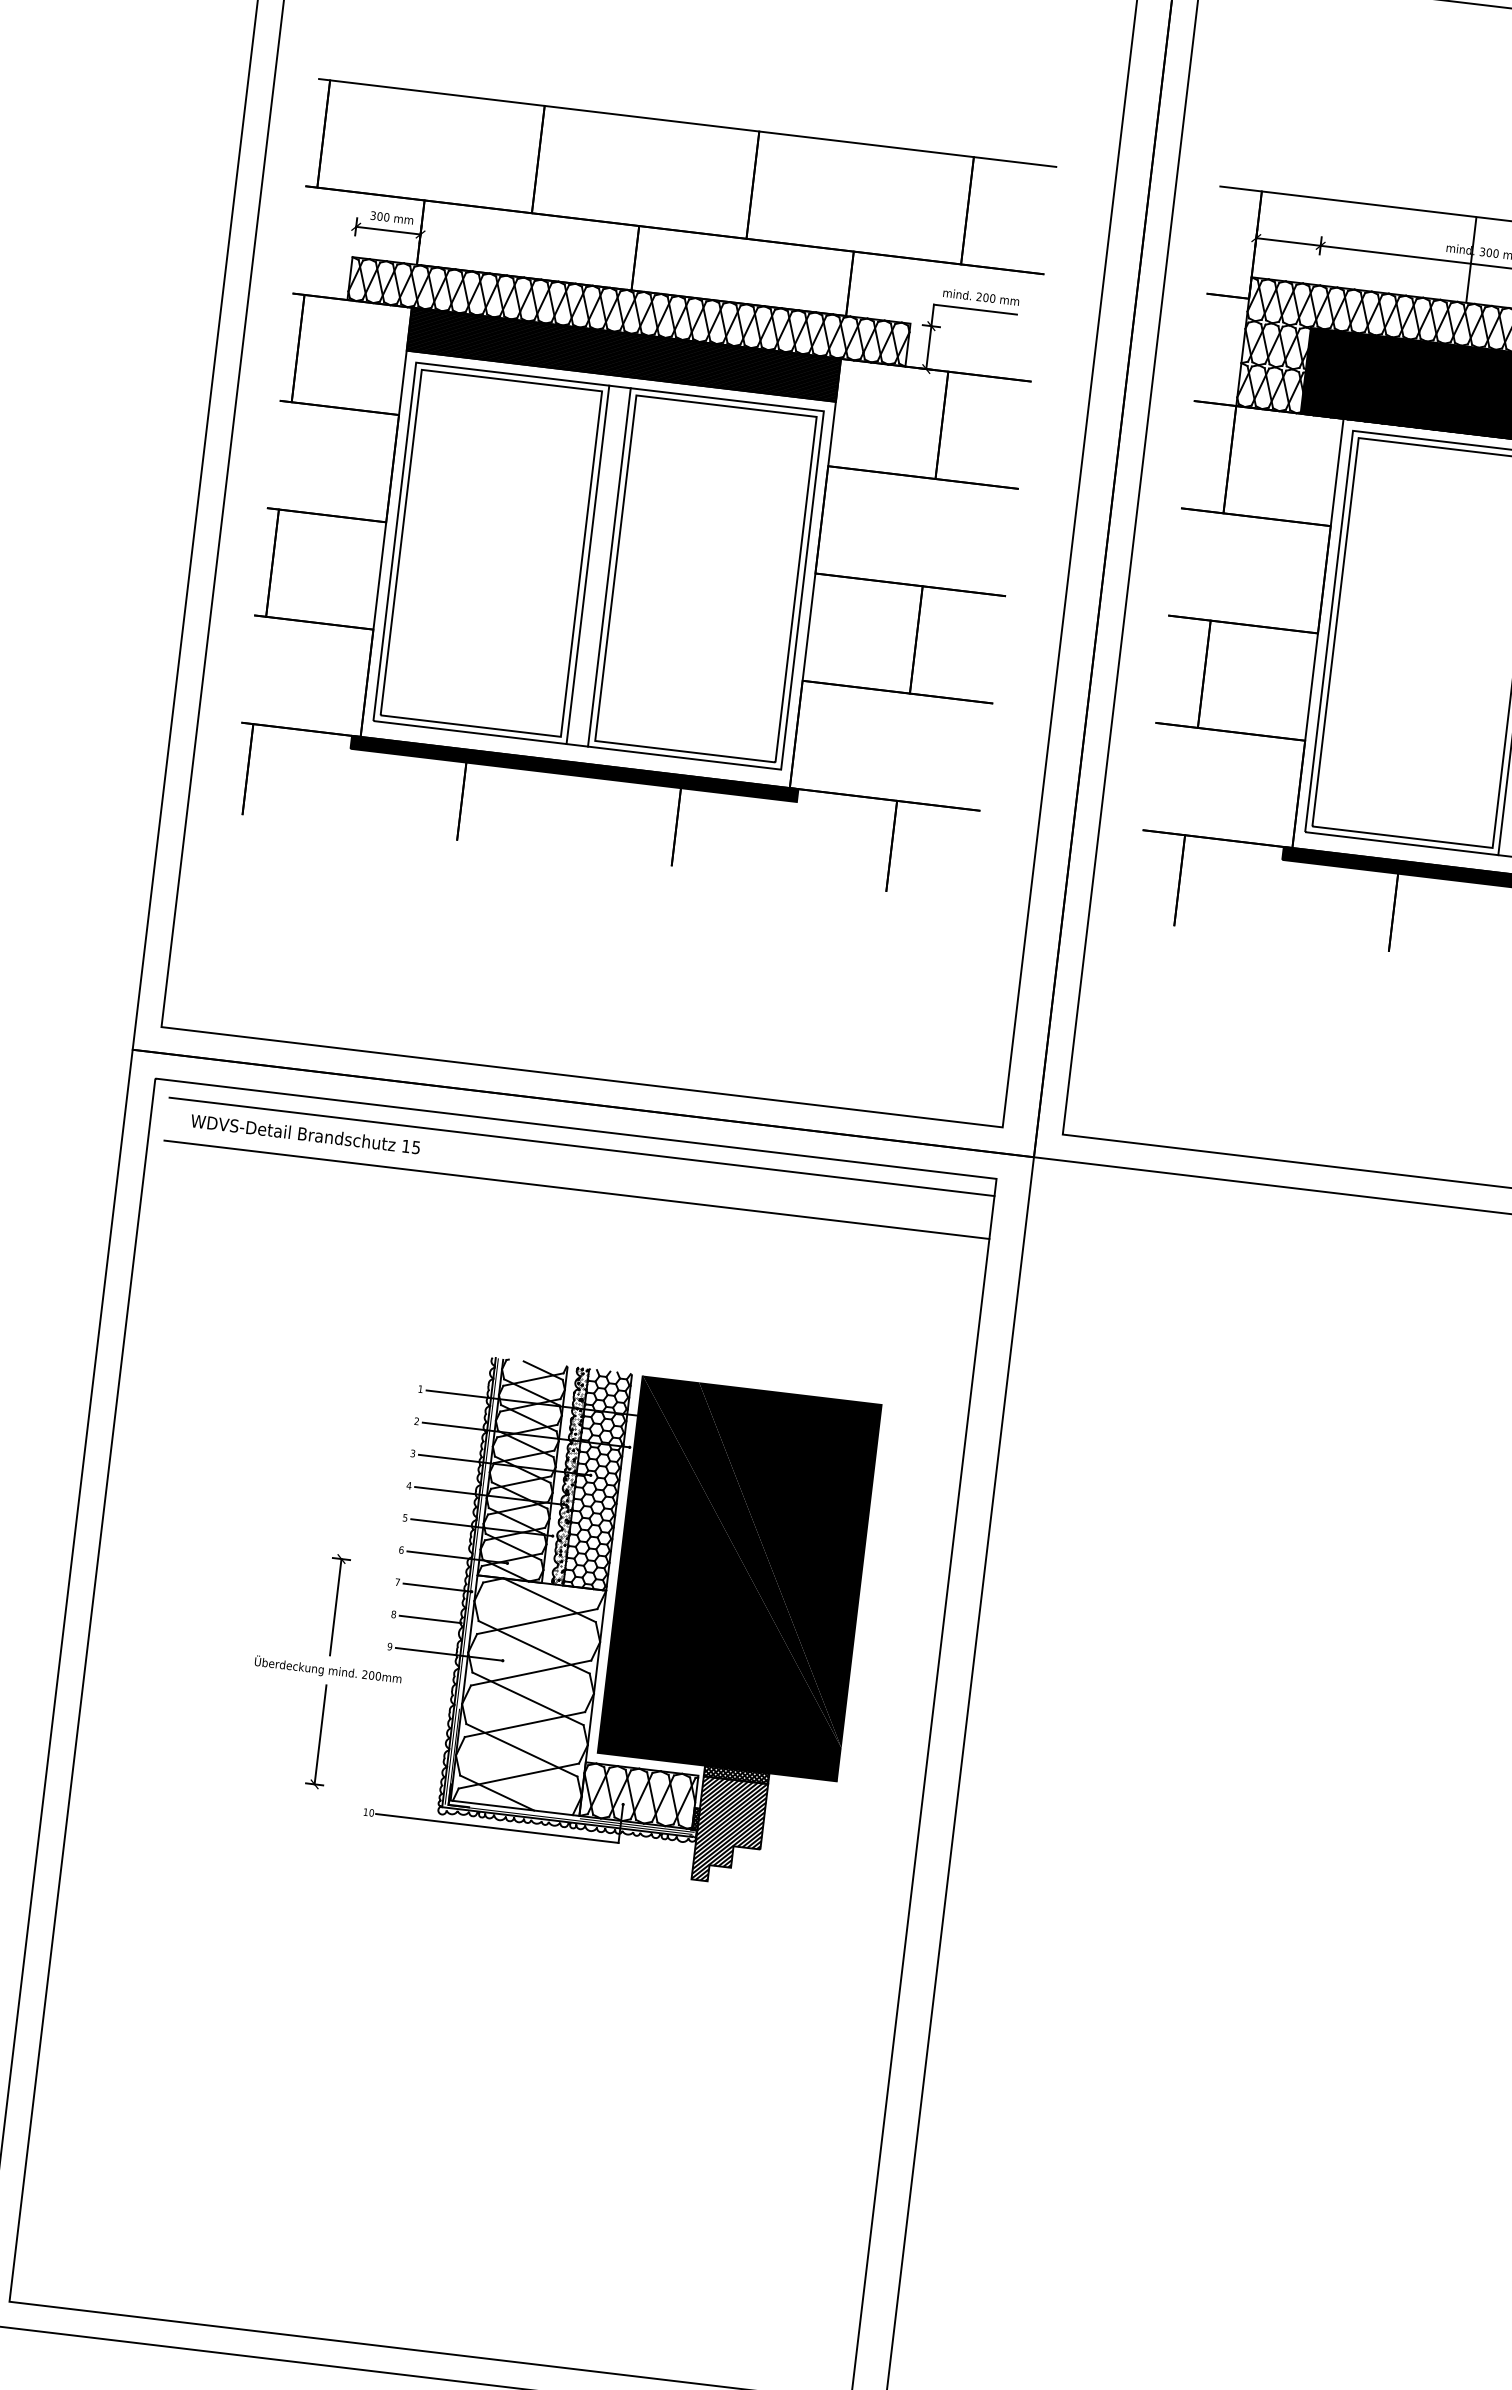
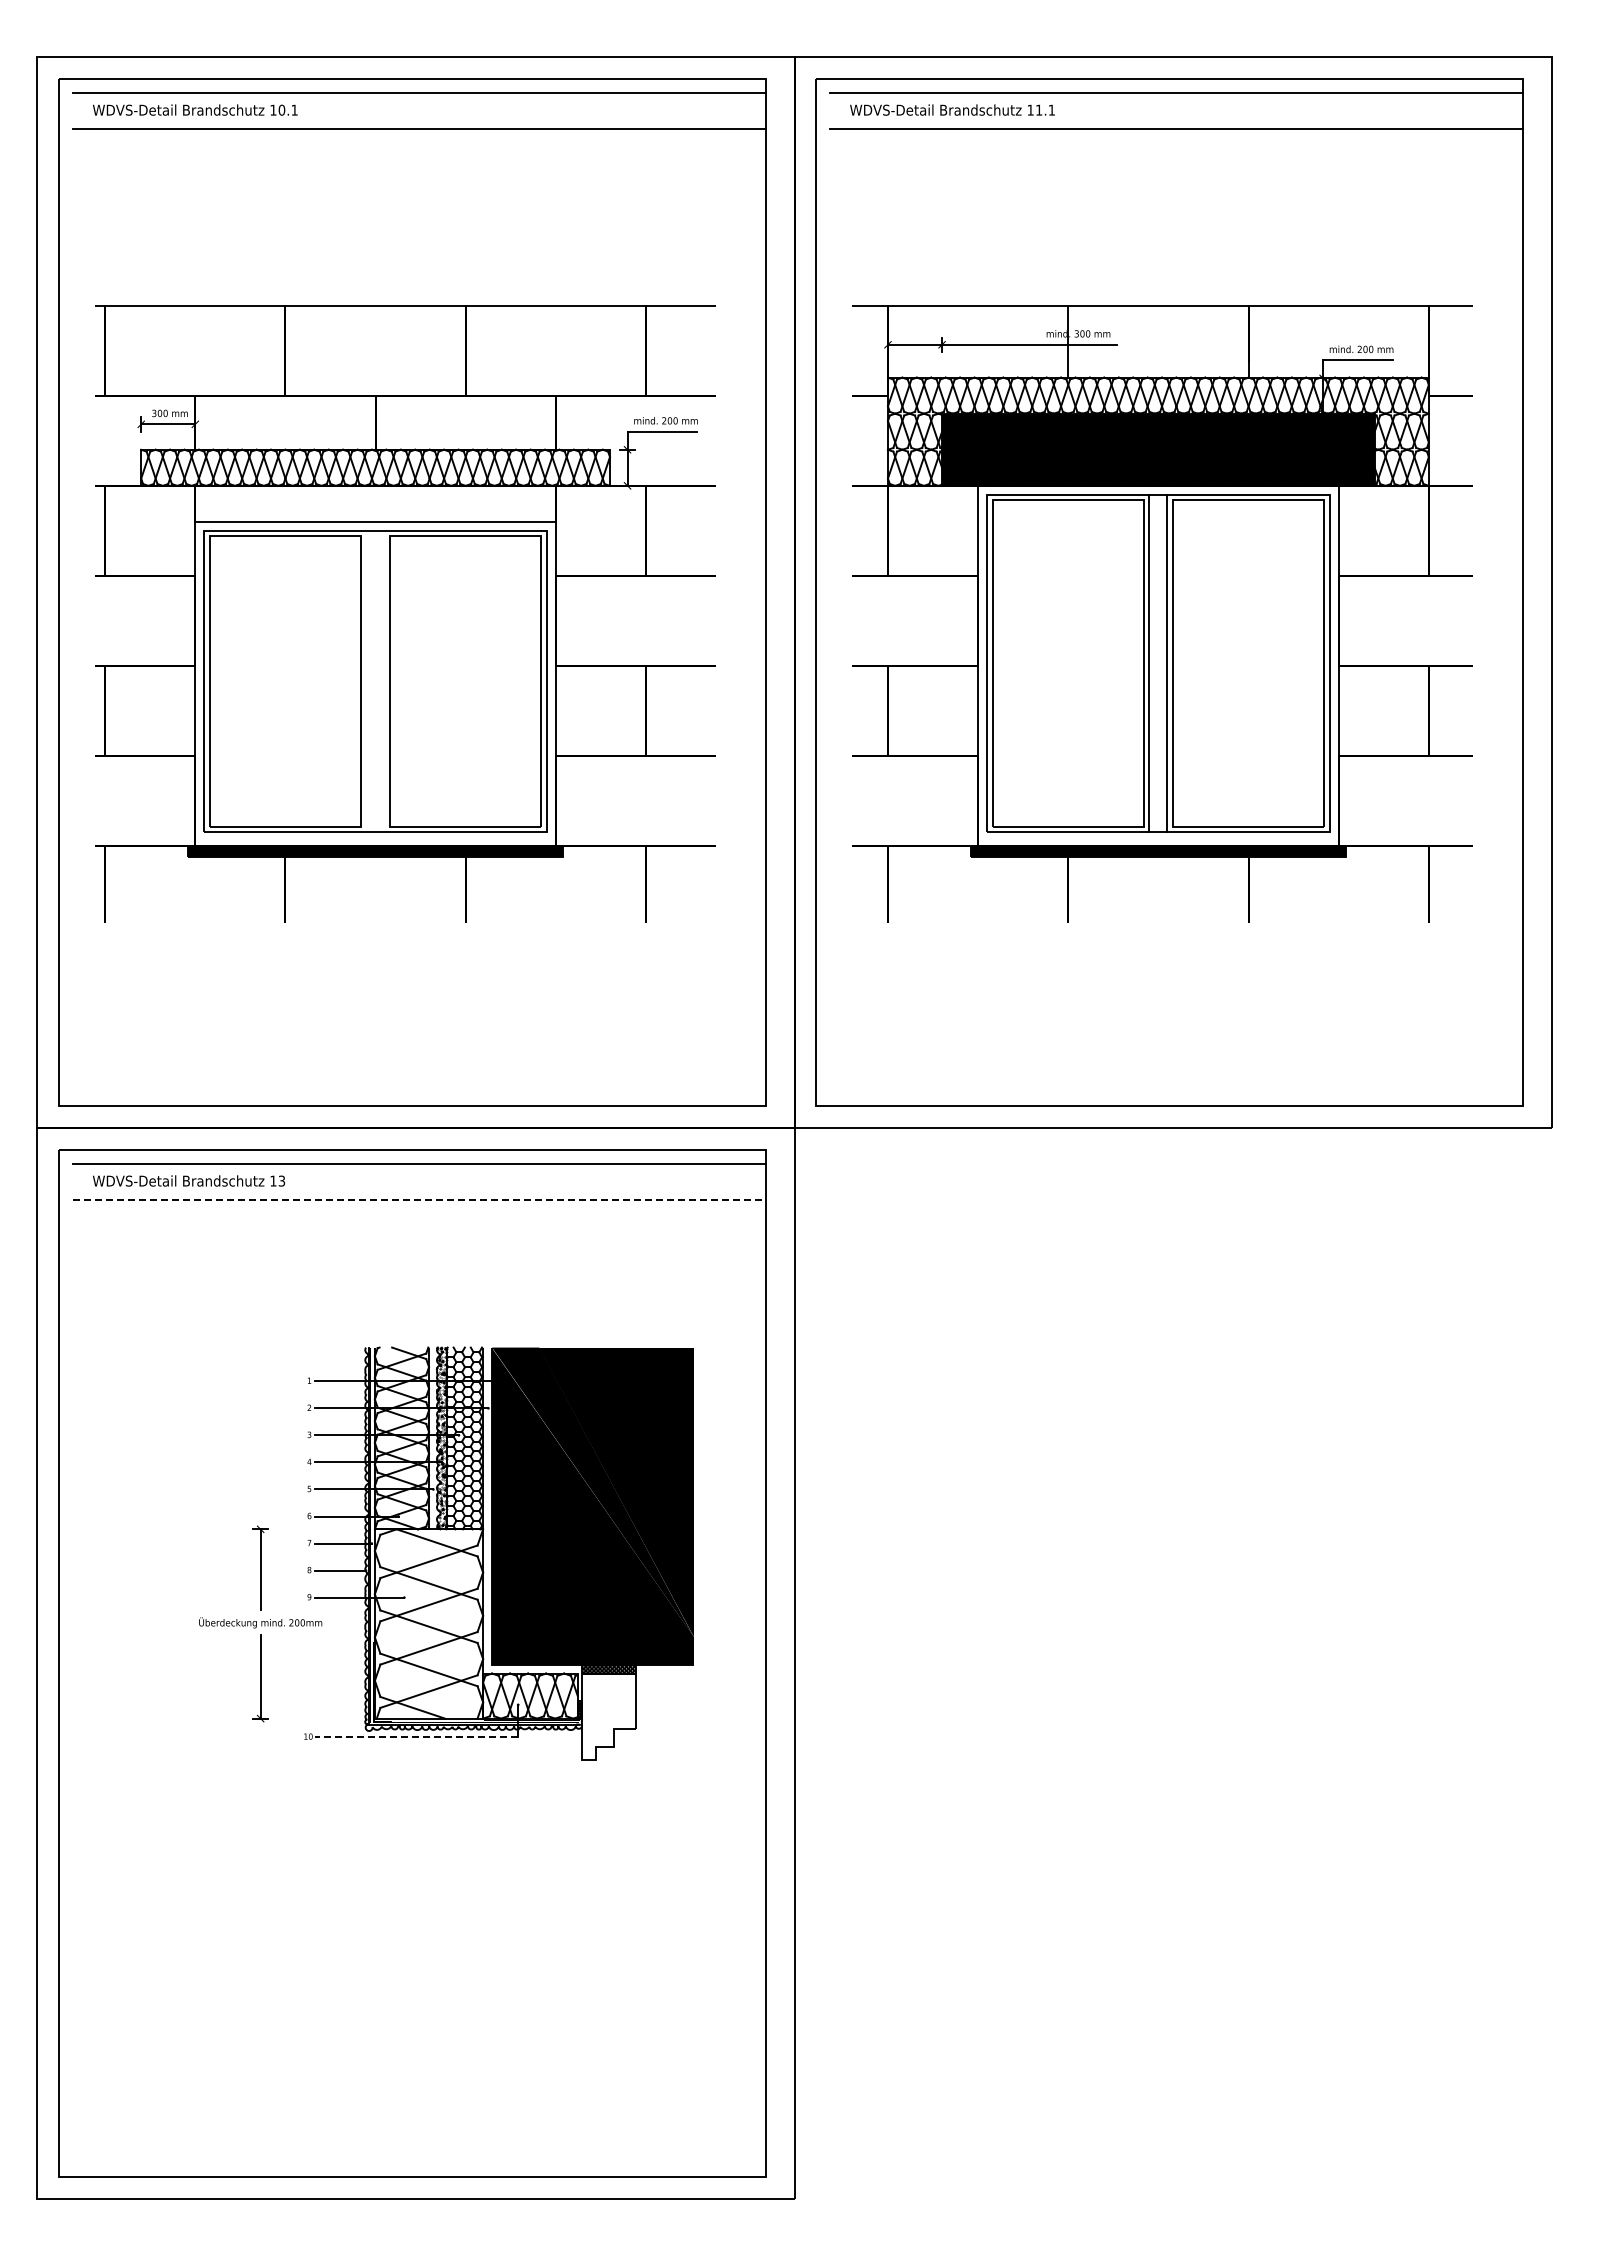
hatch: (623, 354) -> (375, 503), removed
line: (587, 564) -> (366, 681), removed
line: (609, 567) -> (384, 681), removed
text: (416, 1146) -> (282, 1180), 15 -> 13
line: (577, 1190) -> (419, 1200), solid -> dashed
line: (497, 1828) -> (416, 1737), solid -> dashed
hatch: (730, 1831) -> (609, 1716), removed

